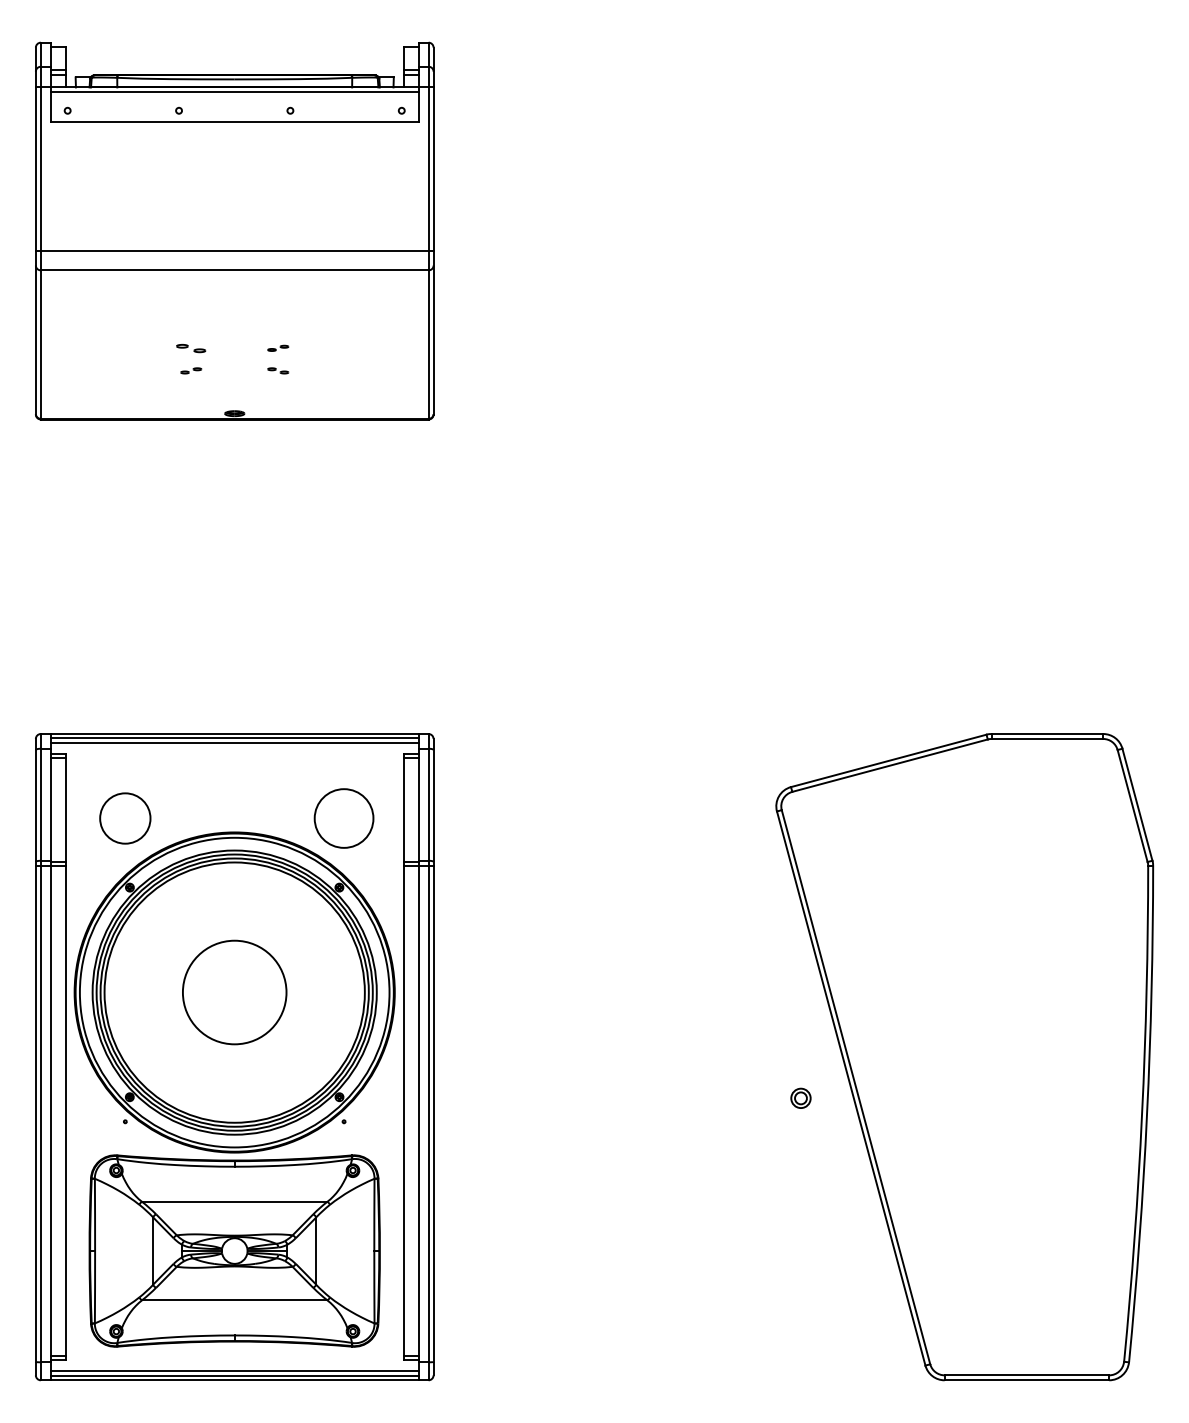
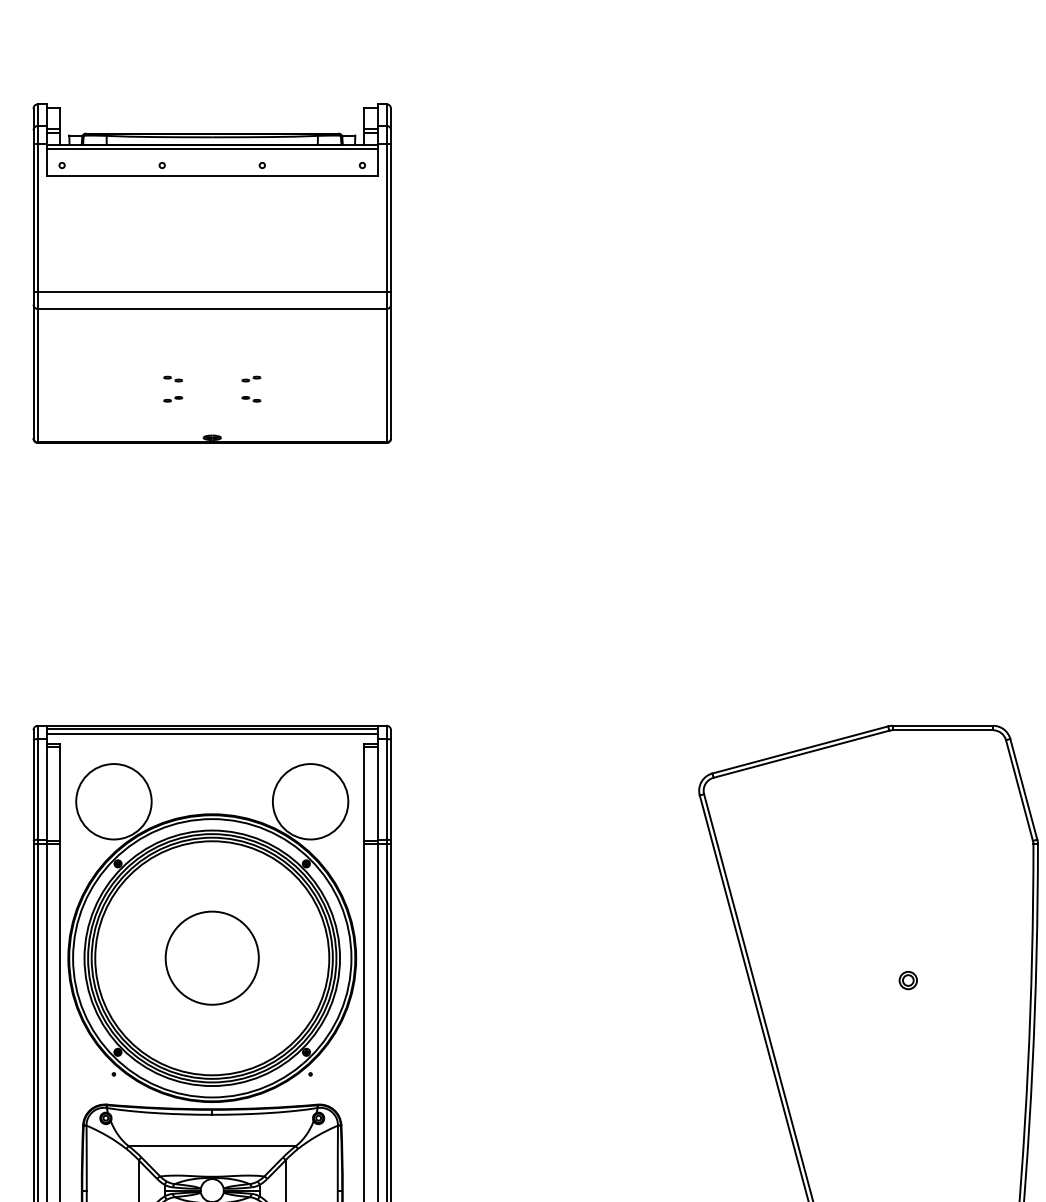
part: (191, 347) -> (173, 378), size x0.71
circle: (125, 818) -> (114, 801), size x1.67
circle: (344, 818) -> (310, 801), size x1.43
part: (800, 1097) -> (907, 979), moved

